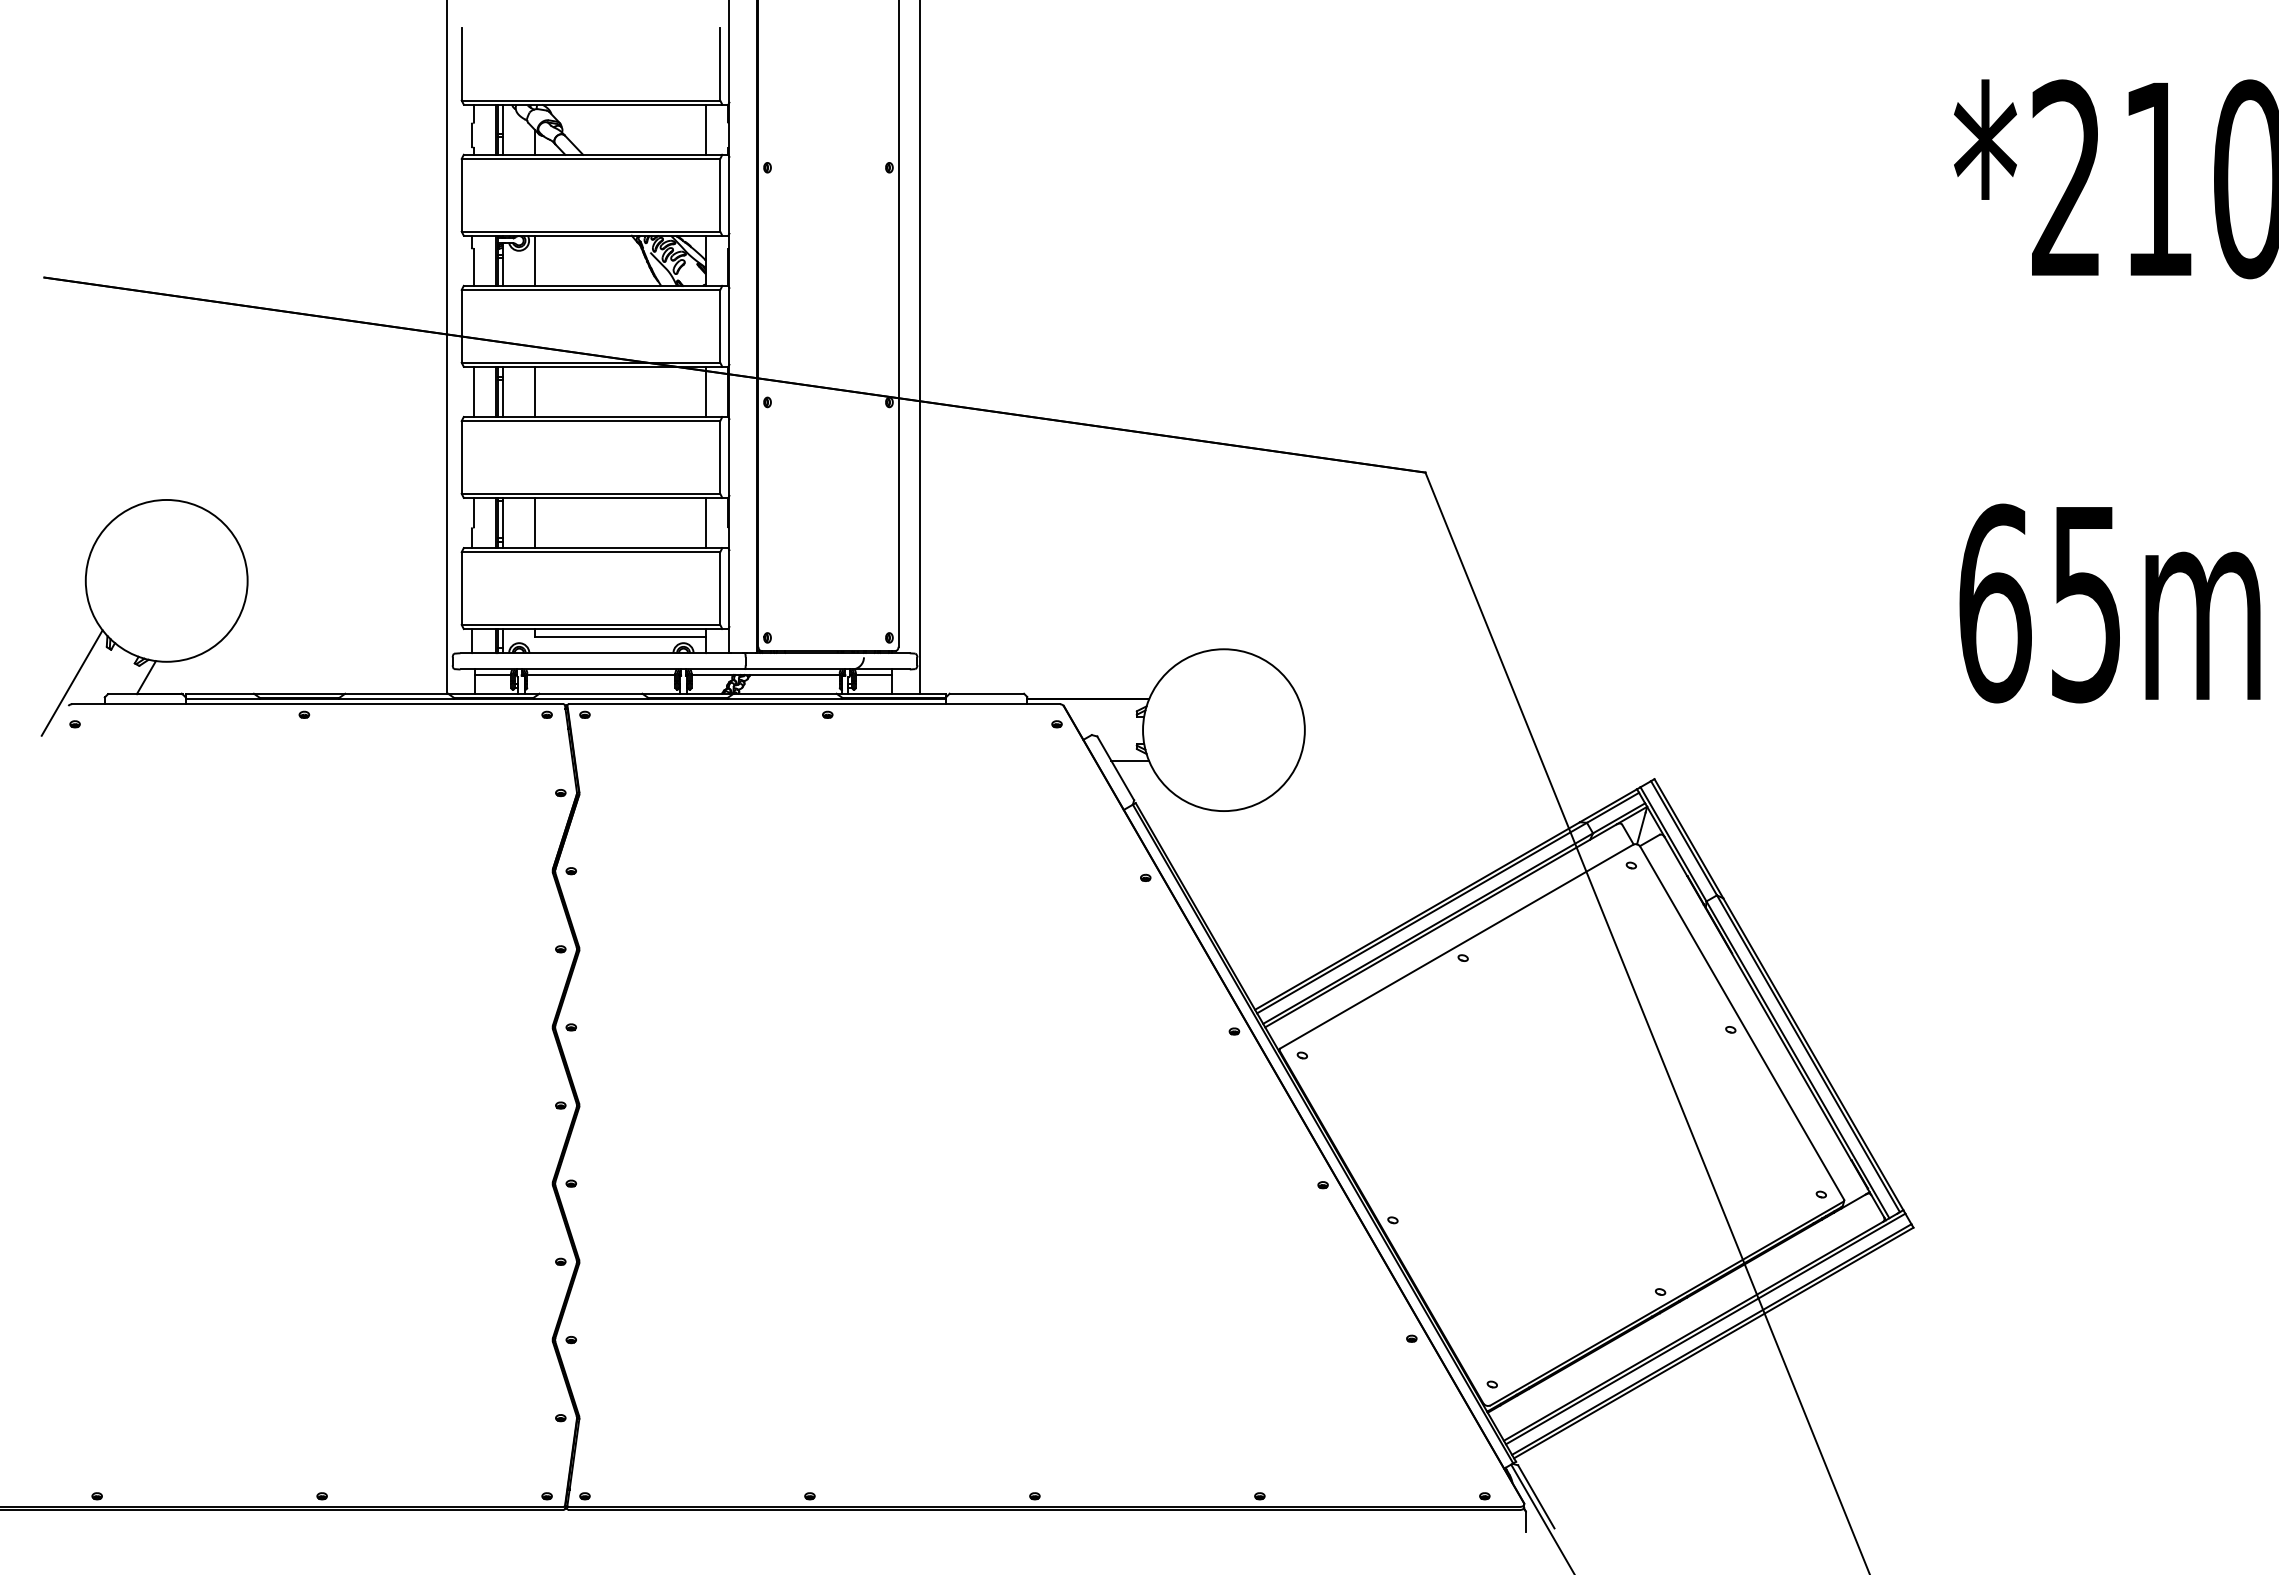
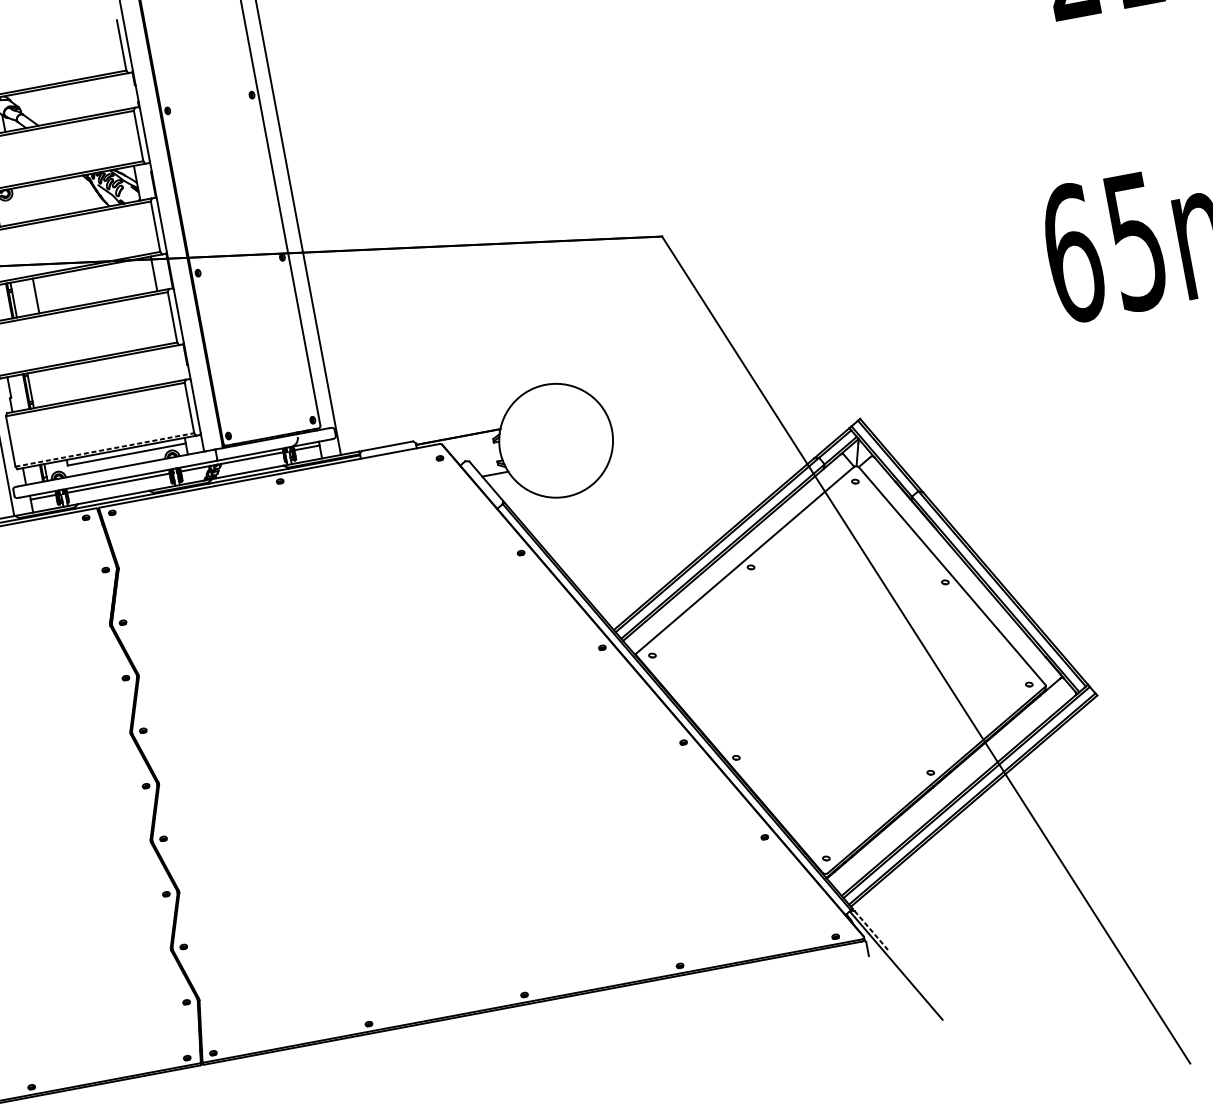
line: (705, 129) -> (119, 92), removed
line: (535, 260) -> (19, 205), removed
line: (535, 522) -> (53, 386), removed
line: (705, 522) -> (170, 364), removed
line: (591, 624) -> (105, 449), solid -> dashed
line: (1536, 1497) -> (871, 930), solid -> dashed

